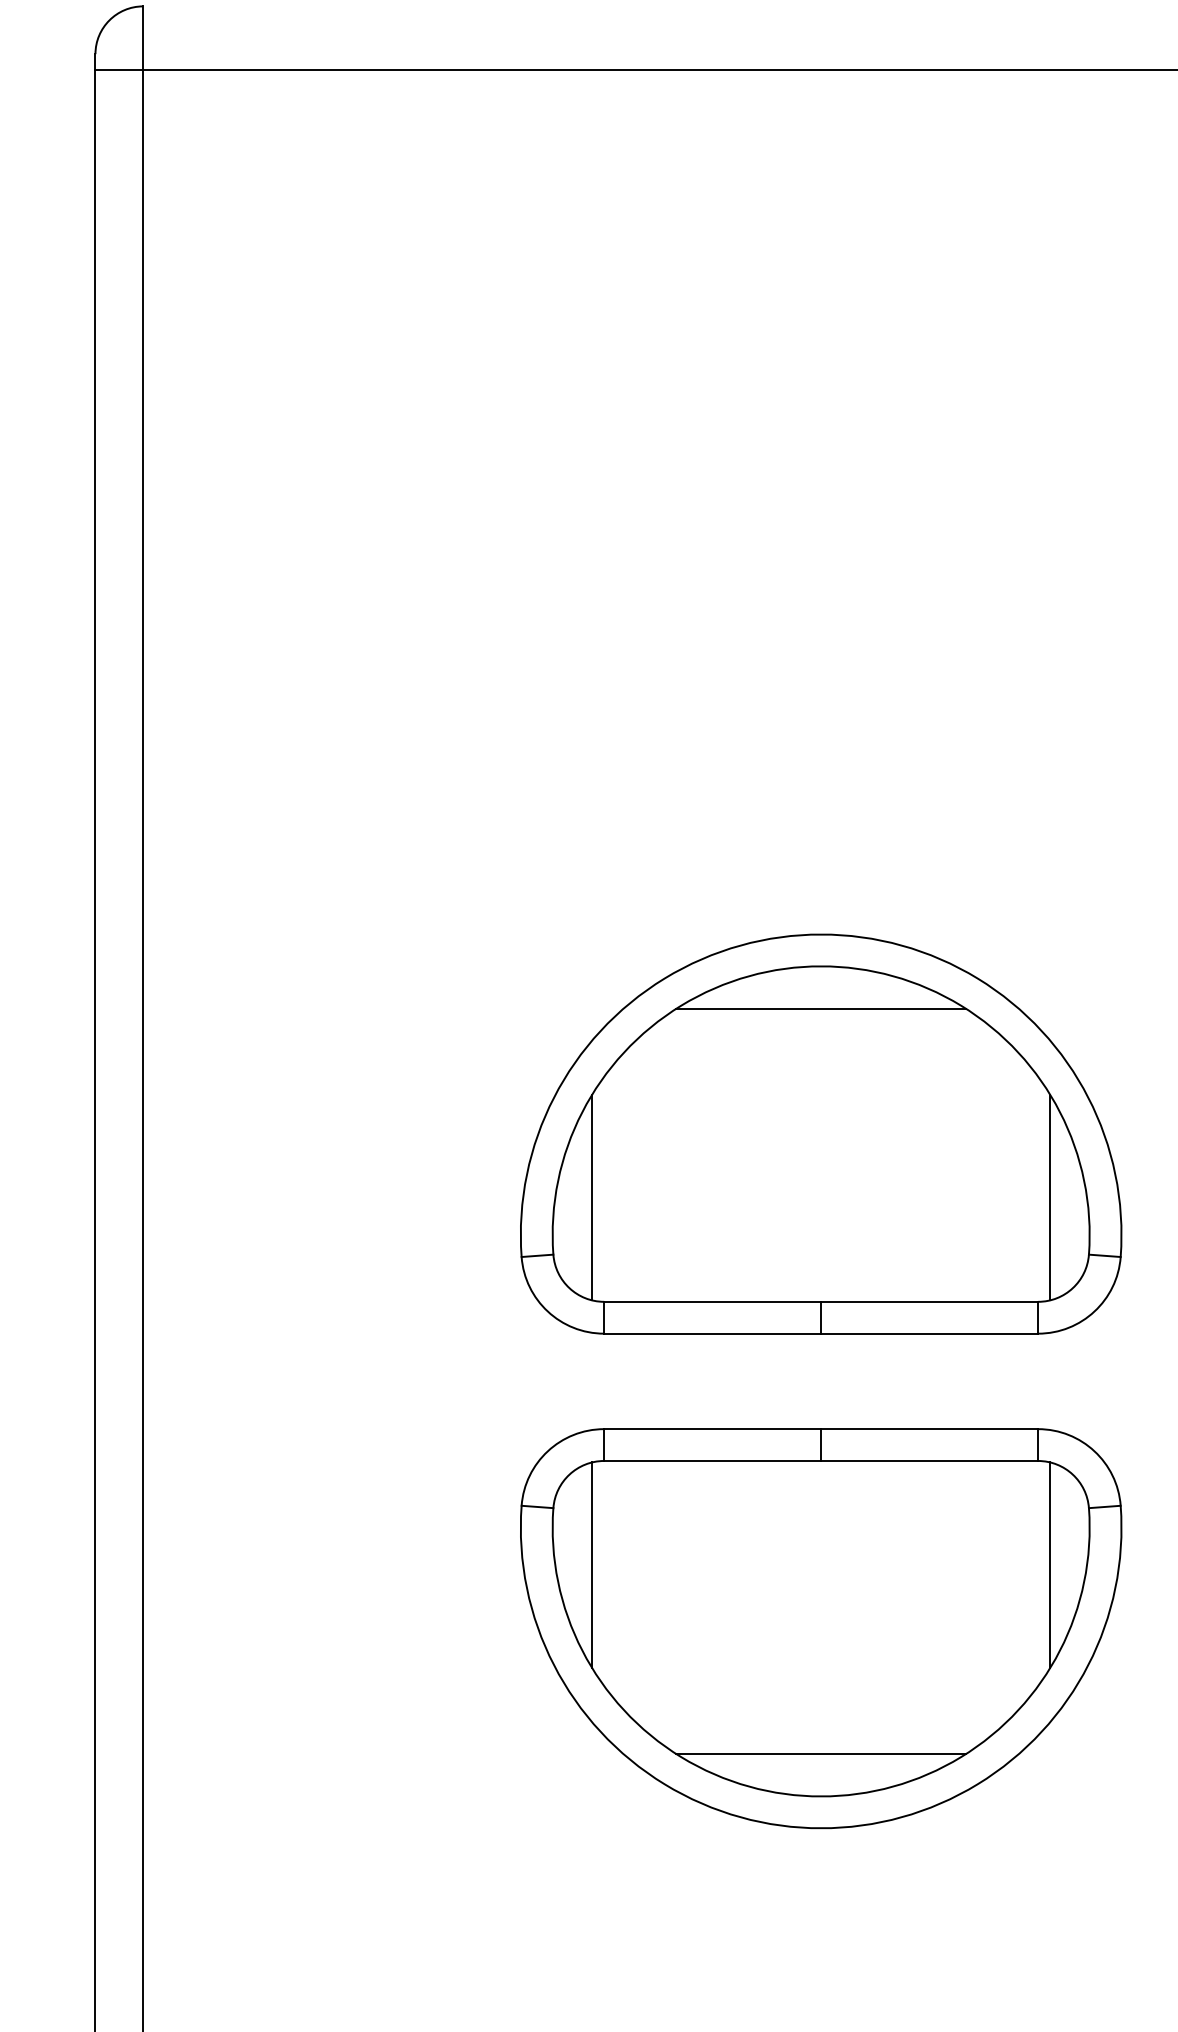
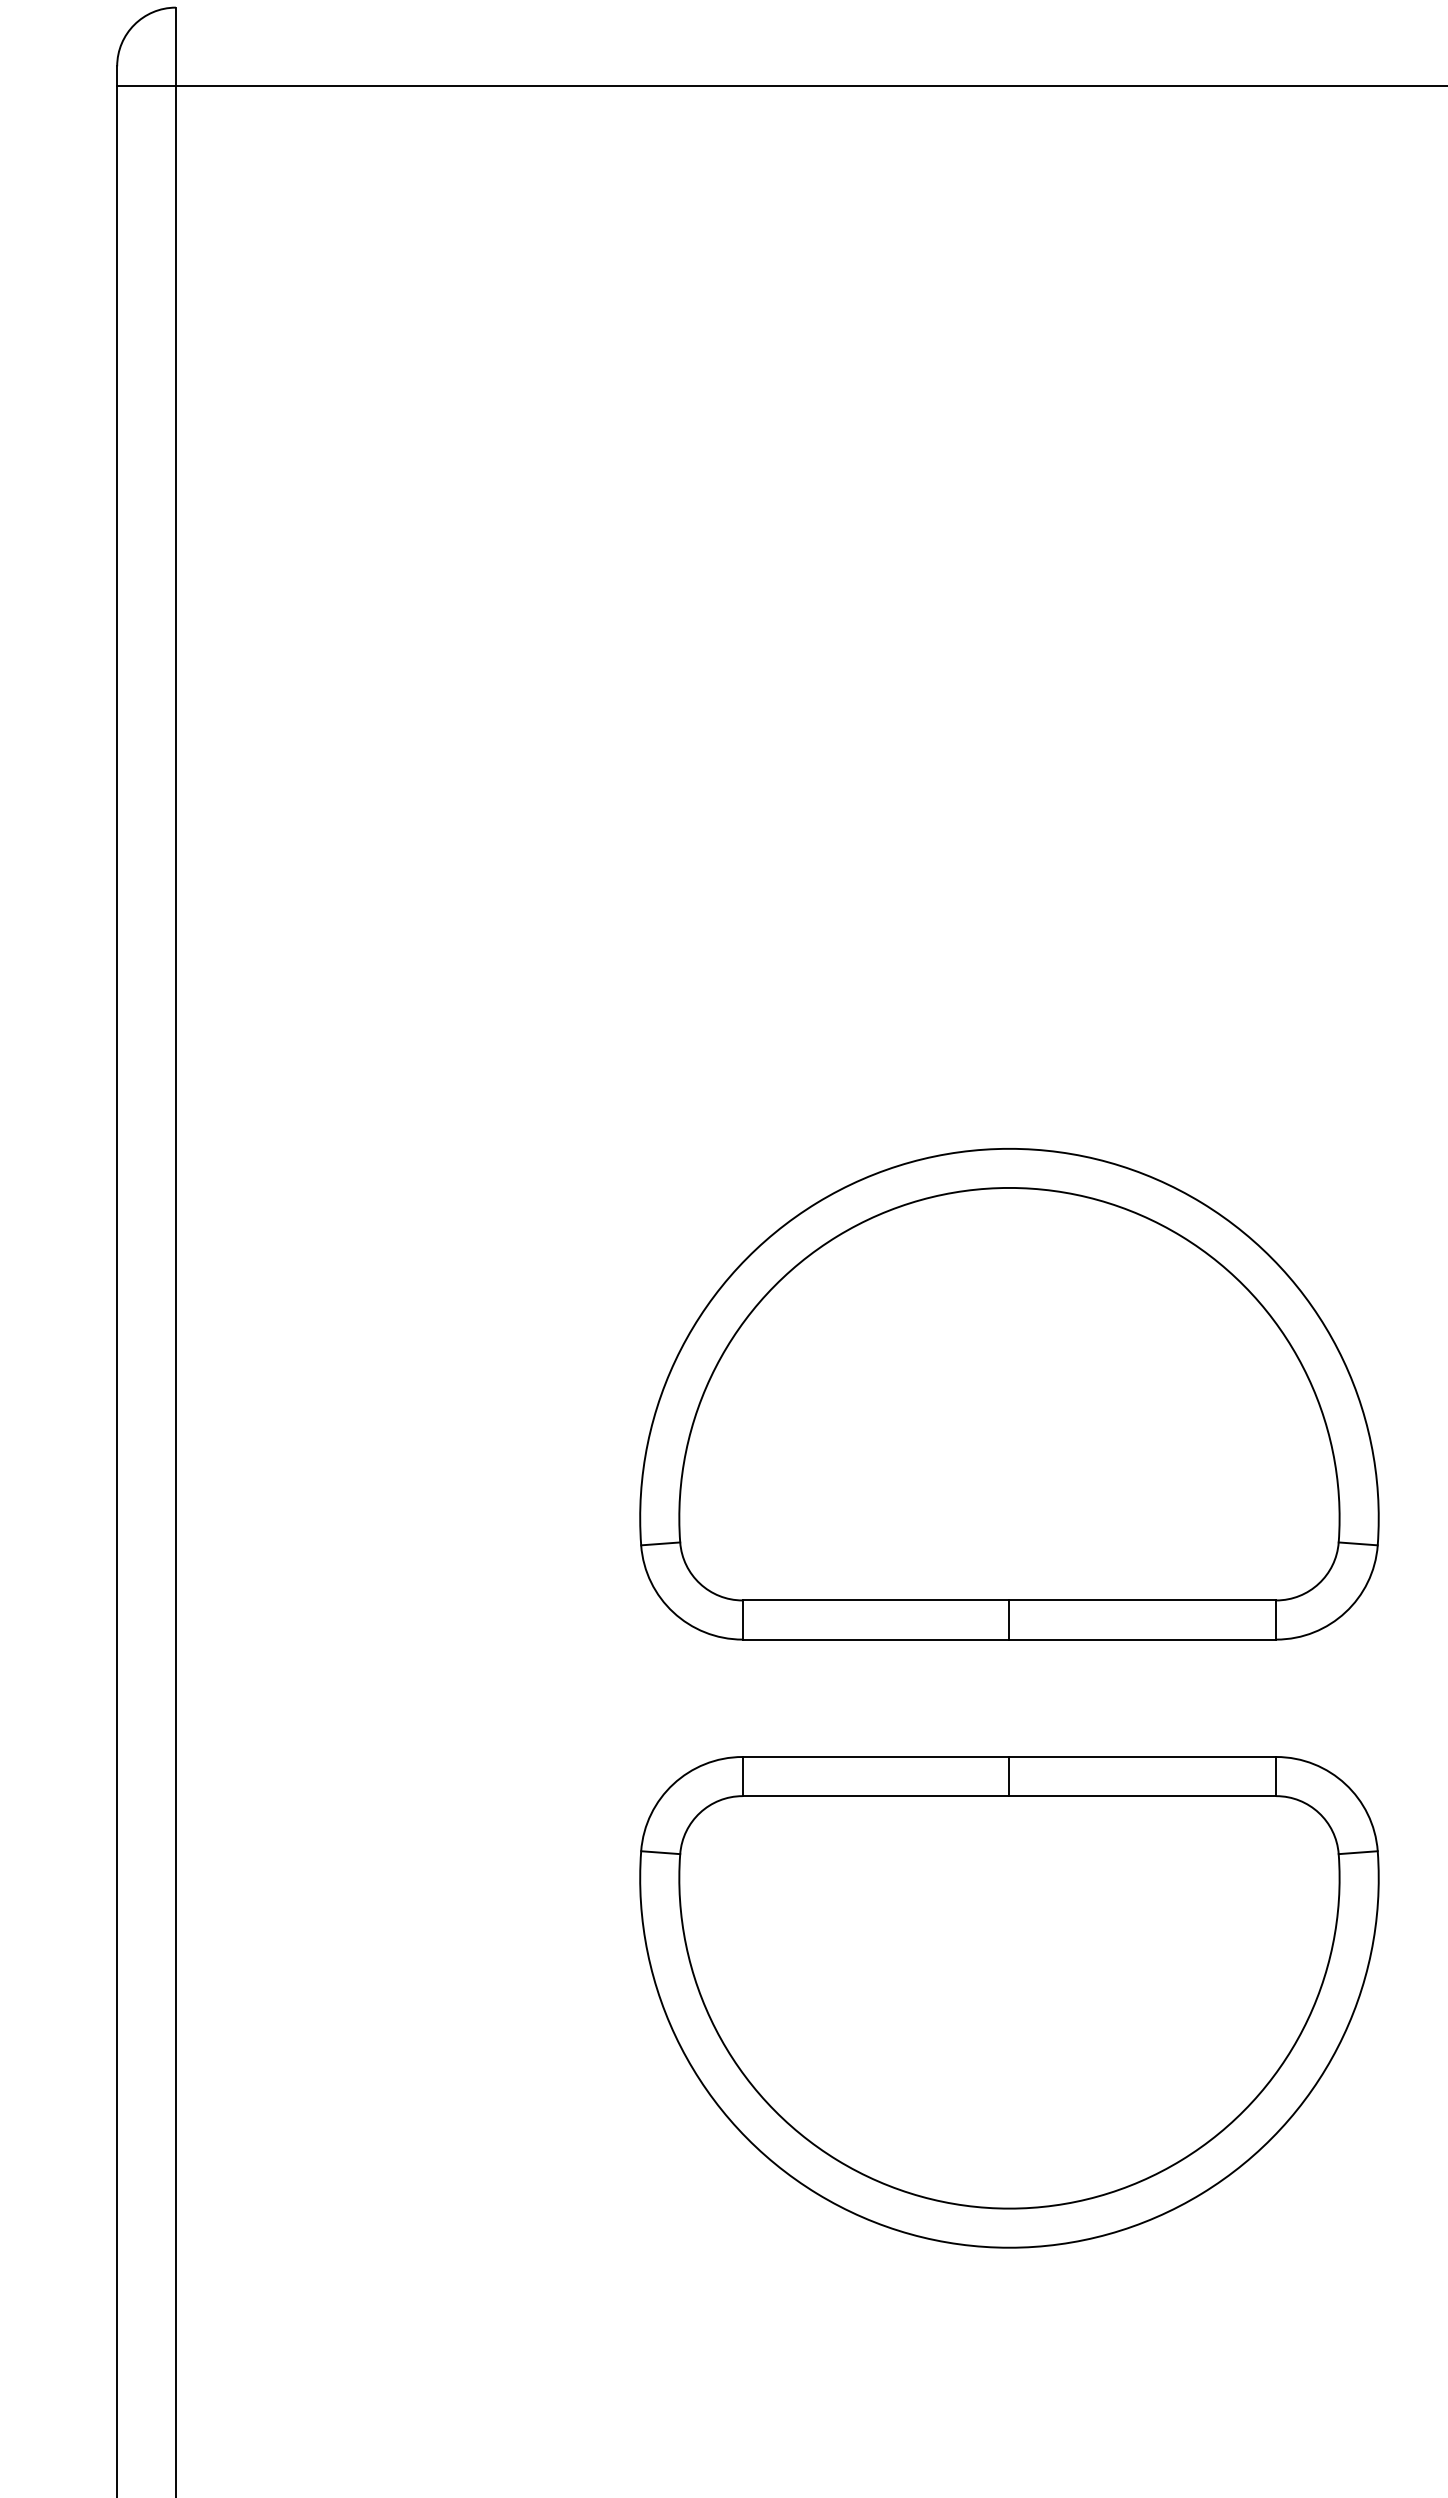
line: (821, 1009) -> (1009, 1240), removed
line: (591, 1197) -> (727, 1472), removed
line: (1050, 1197) -> (1291, 1472), removed
line: (591, 1564) -> (727, 1923), removed
line: (1050, 1564) -> (1291, 1923), removed
line: (821, 1754) -> (1009, 2156), removed

